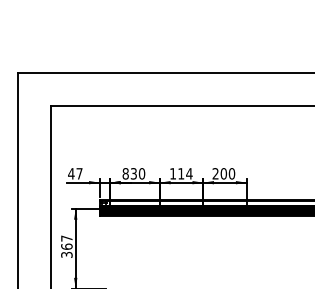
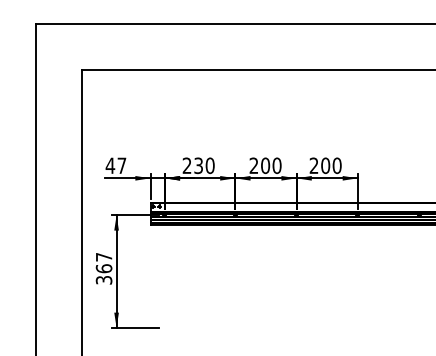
text: (125, 173) -> (186, 165), 830 -> 230
text: (181, 173) -> (265, 165), 114 -> 200

